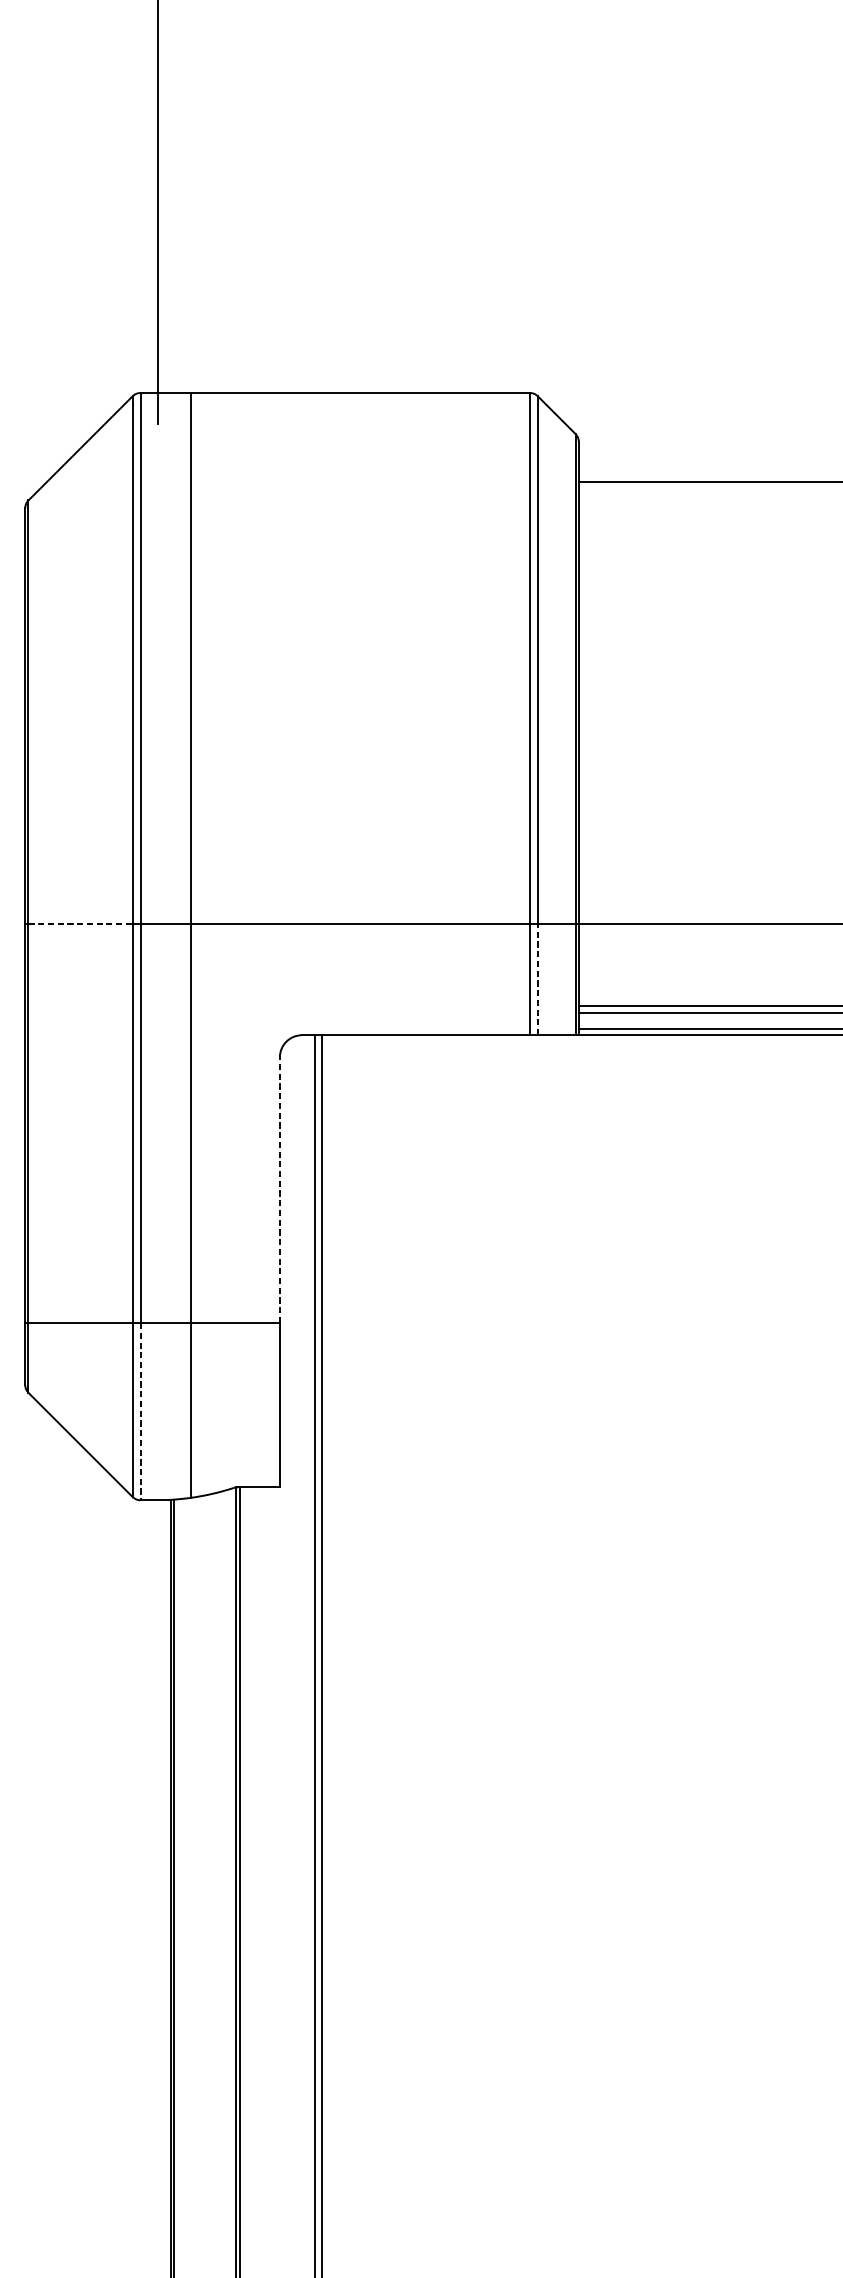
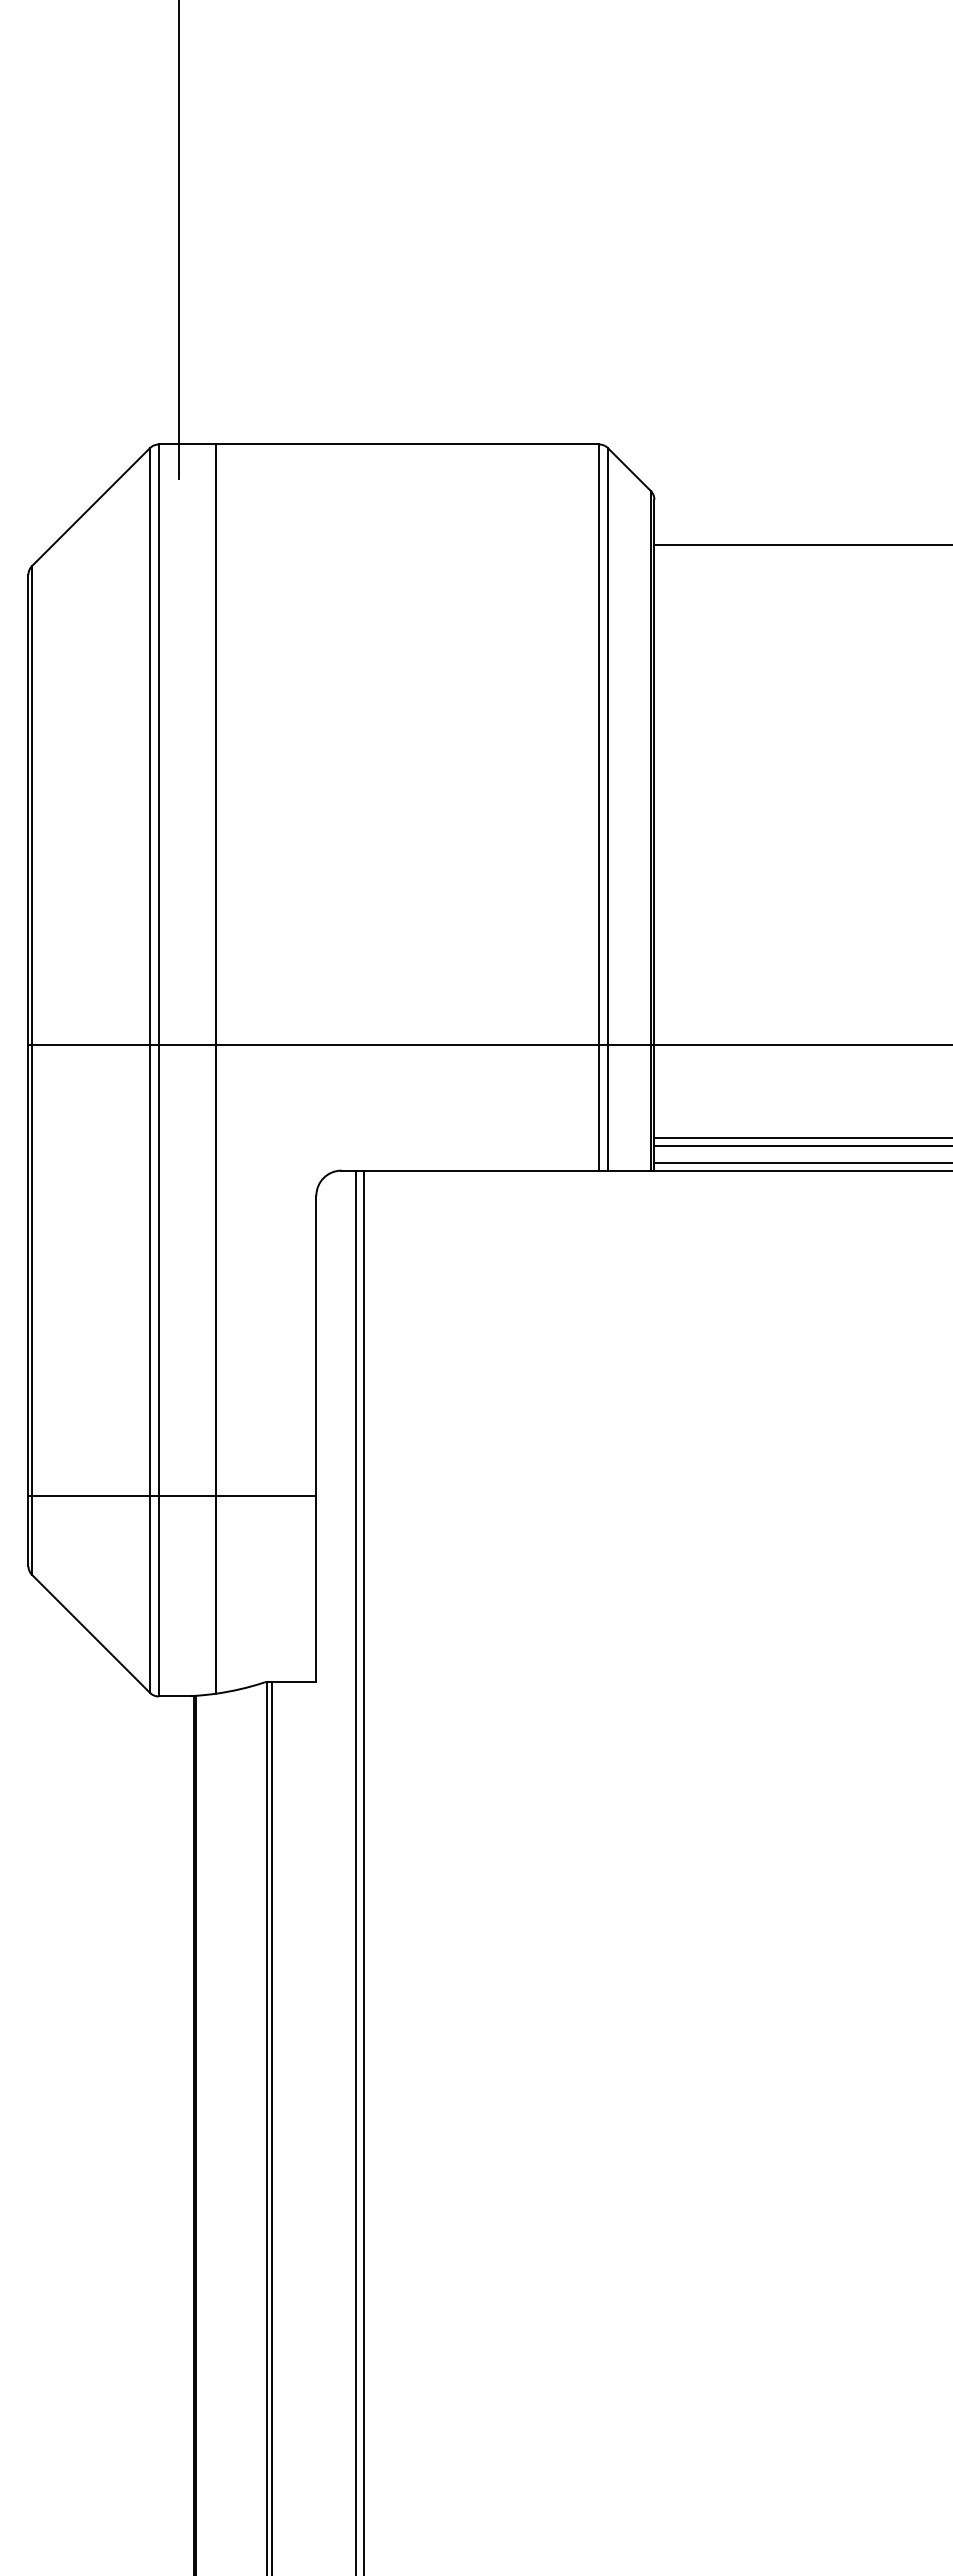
line: (81, 924) -> (91, 1045), dashed -> solid
line: (538, 980) -> (608, 1108), dashed -> solid
line: (279, 1189) -> (316, 1345), dashed -> solid
line: (140, 1411) -> (158, 1596), dashed -> solid

